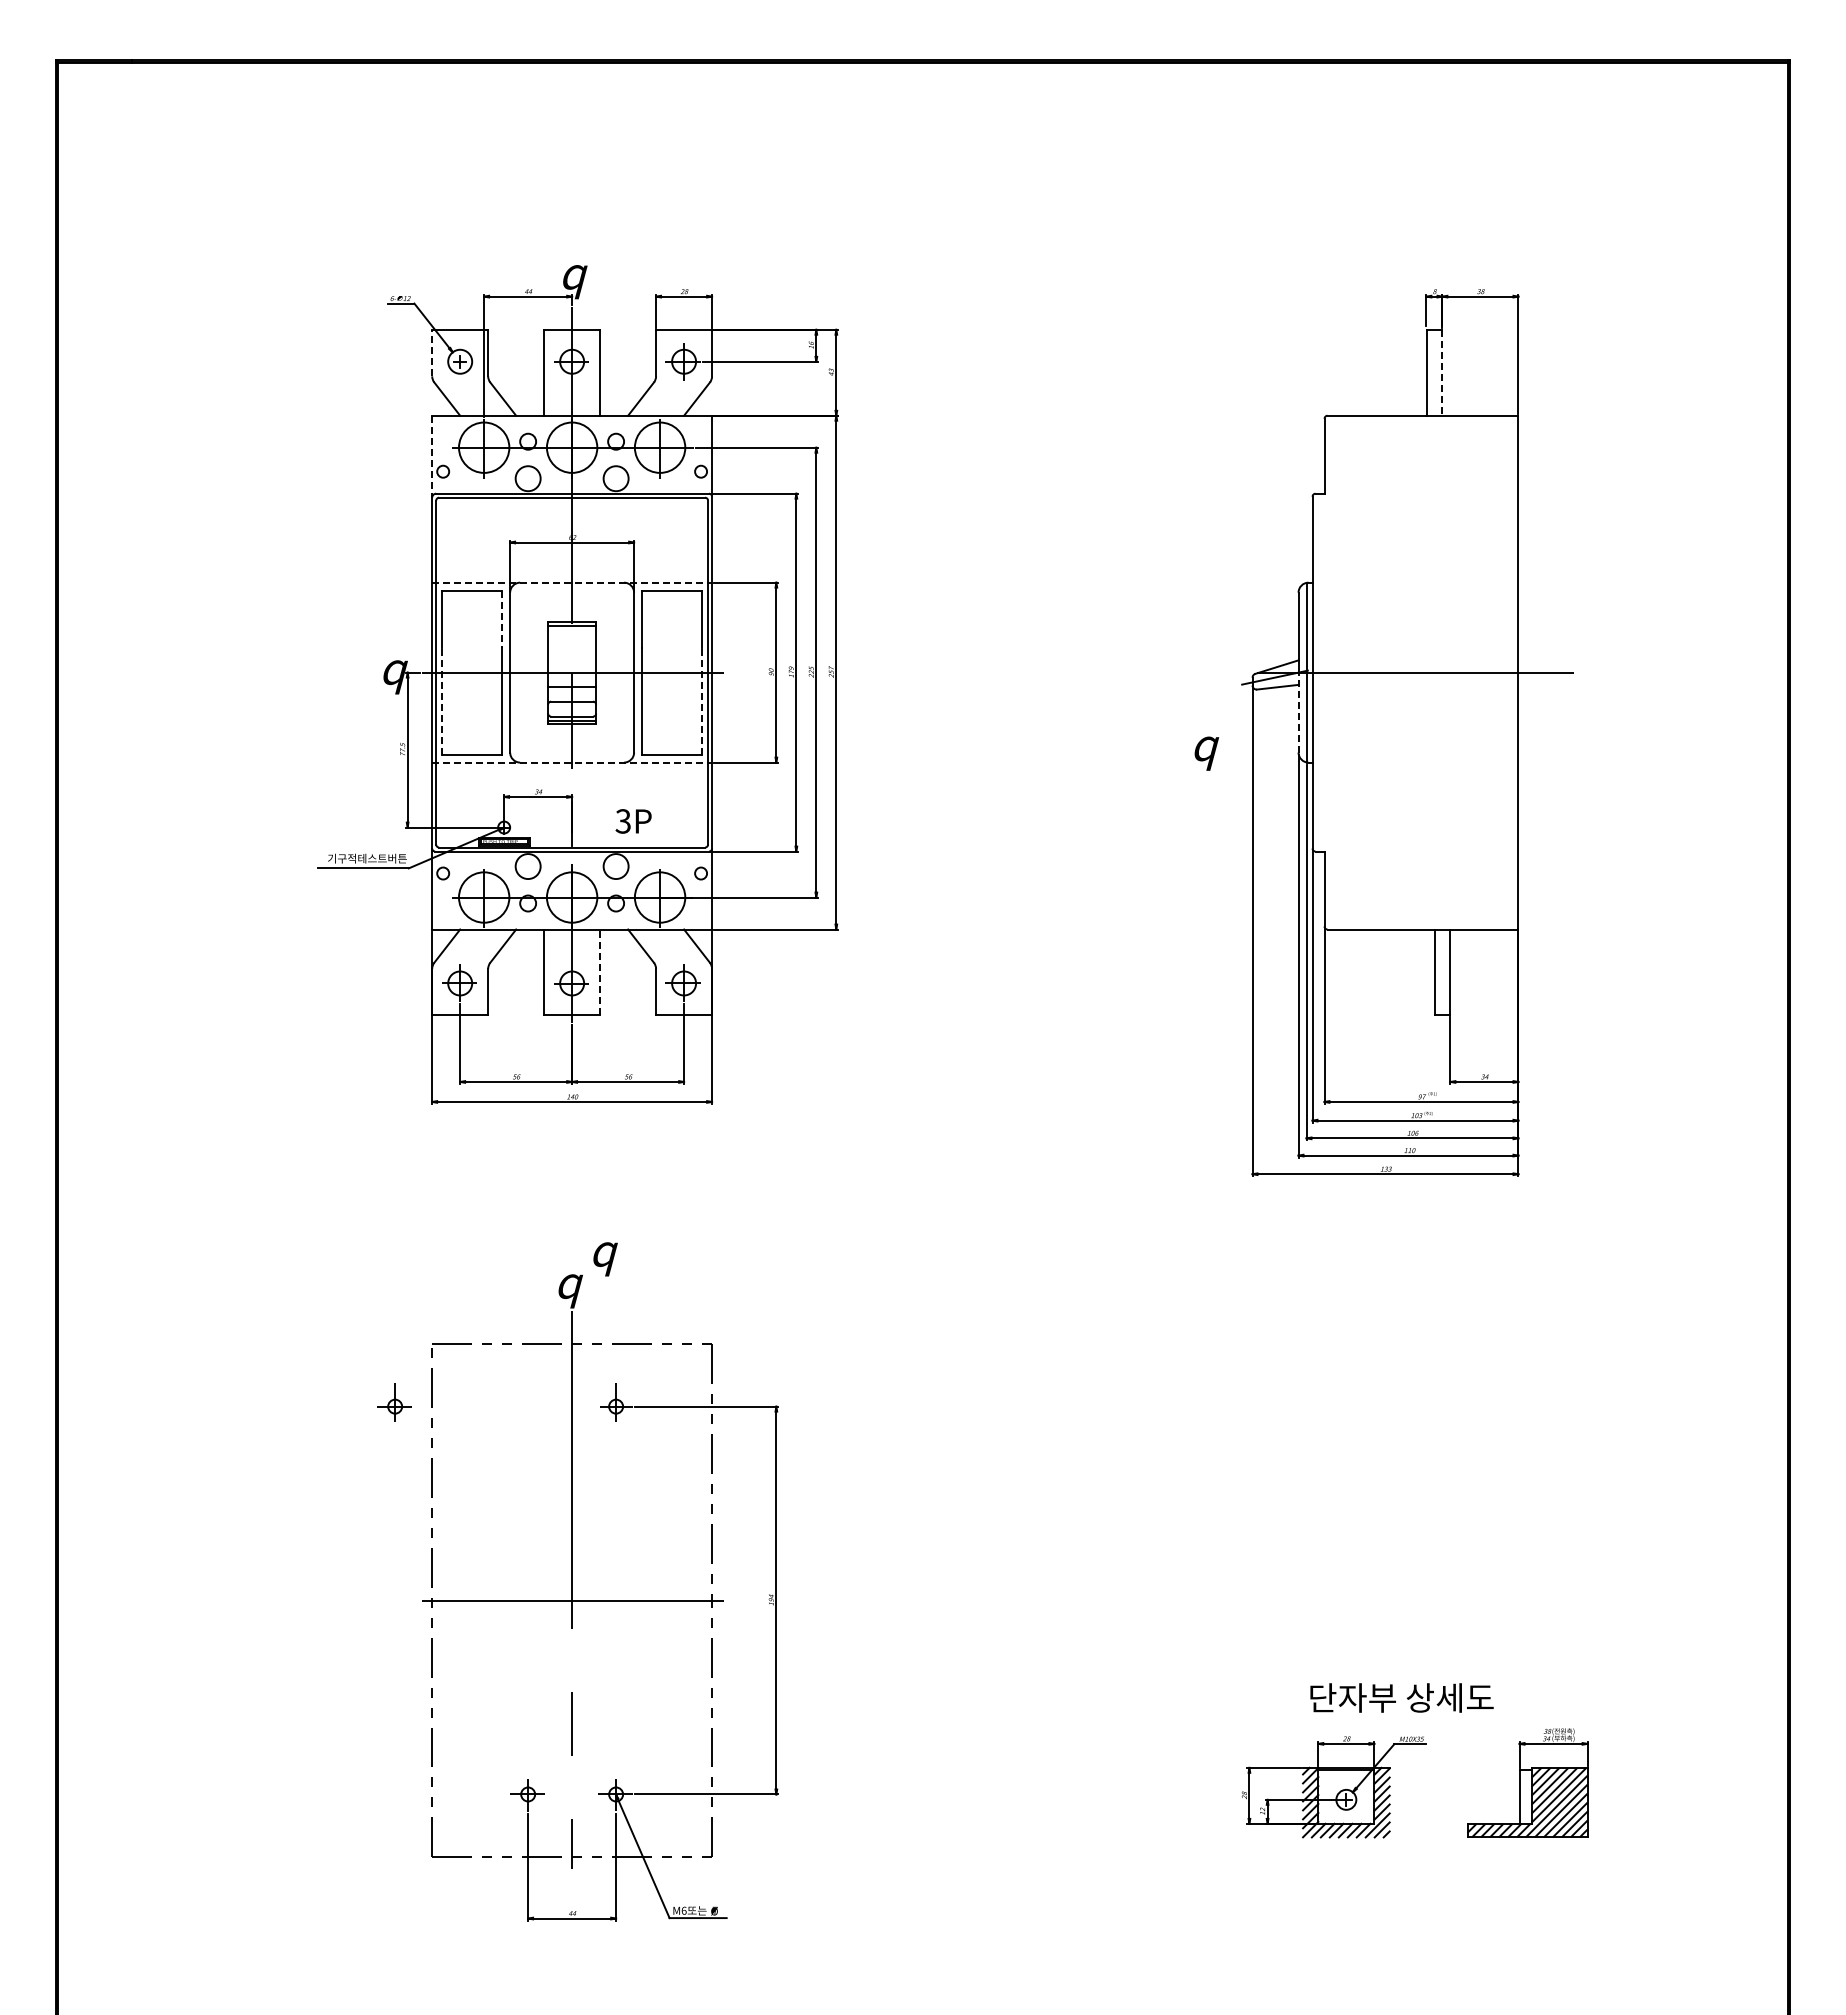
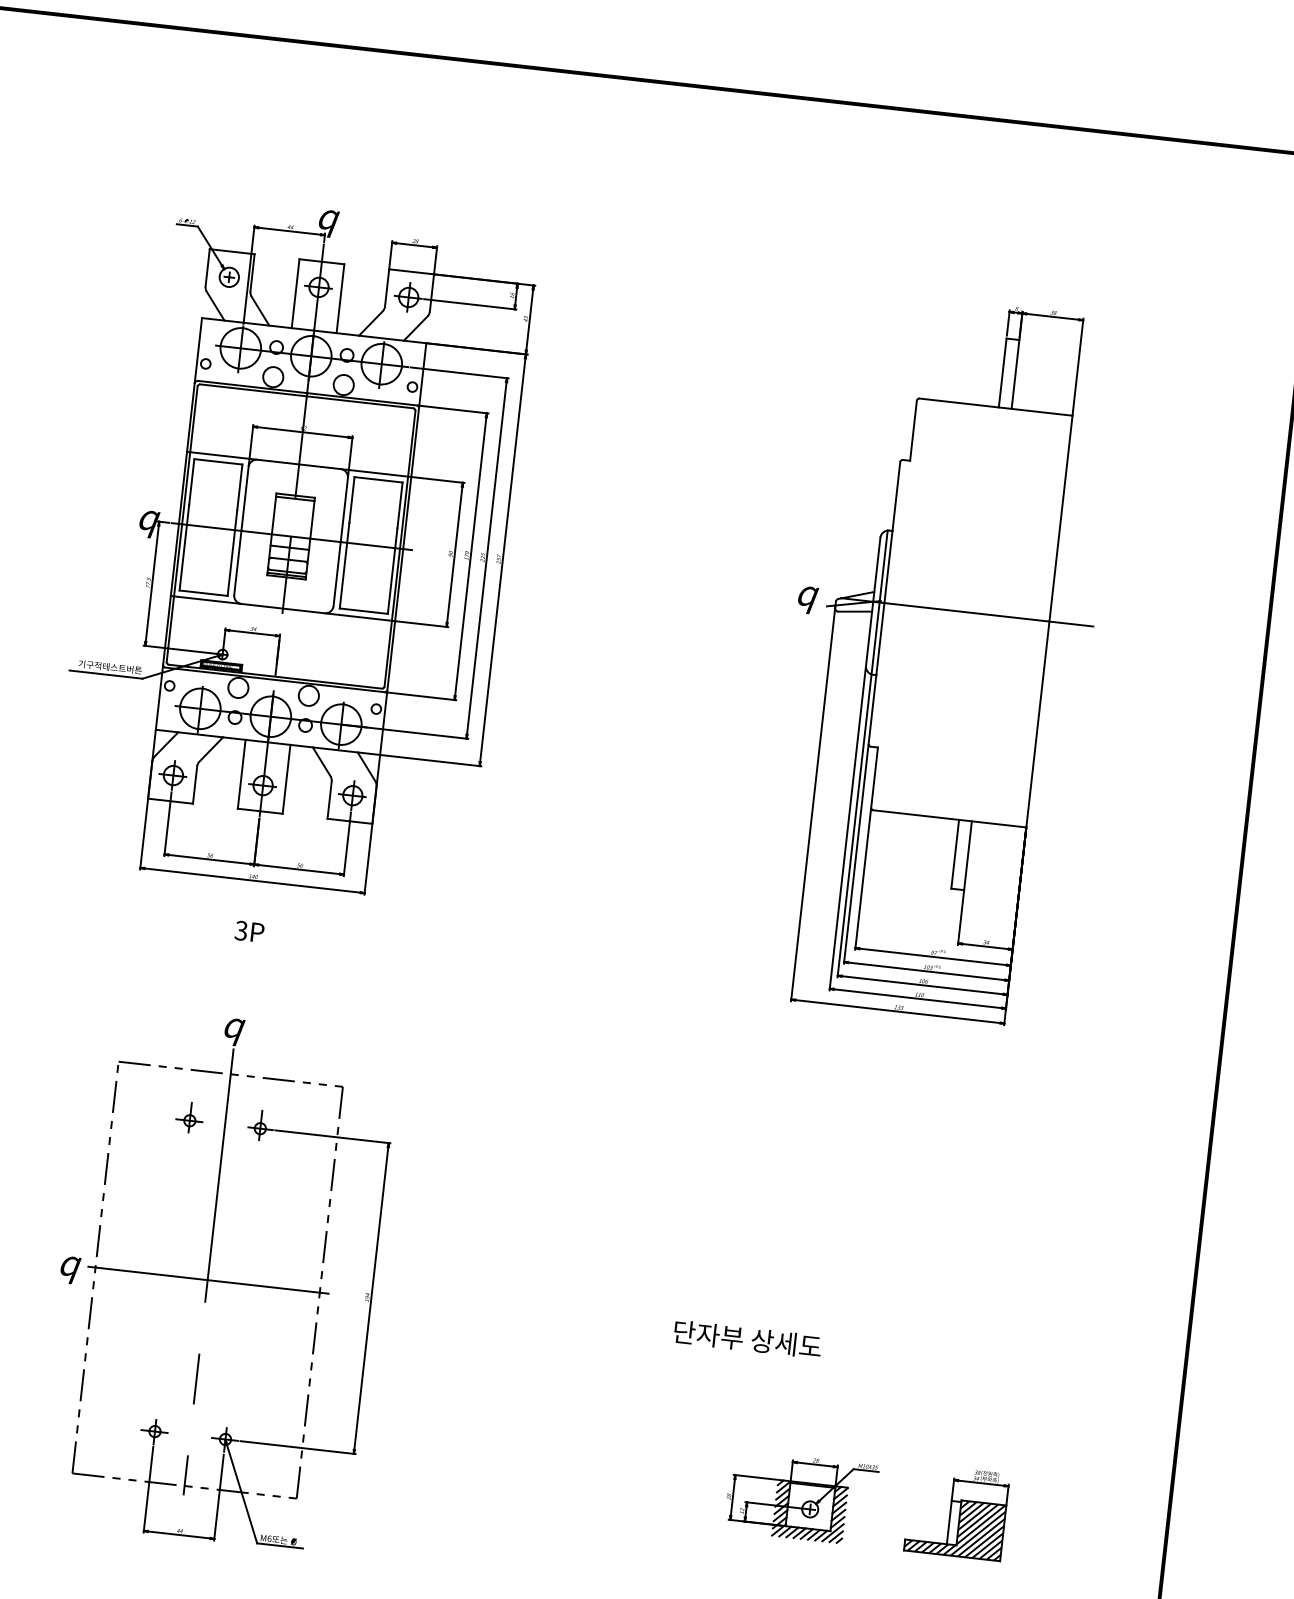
line: (432, 352) -> (207, 267), dashed -> solid
line: (1442, 372) -> (1015, 374), dashed -> solid
line: (432, 456) -> (198, 350), dashed -> solid
line: (572, 582) -> (299, 464), dashed -> solid
line: (502, 619) -> (240, 487), dashed -> solid
line: (442, 700) -> (184, 547), dashed -> solid
line: (702, 700) -> (393, 570), dashed -> solid
line: (1298, 712) -> (869, 633), dashed -> solid
text: (1206, 753) -> (807, 600), moved
line: (572, 762) -> (283, 608), dashed -> solid
text: (633, 821) -> (249, 931), moved
line: (600, 972) -> (286, 779), dashed -> solid
text: (605, 1259) -> (70, 1270), moved
part: (394, 1402) -> (189, 1117), moved
text: (1401, 1697) -> (747, 1339), moved

